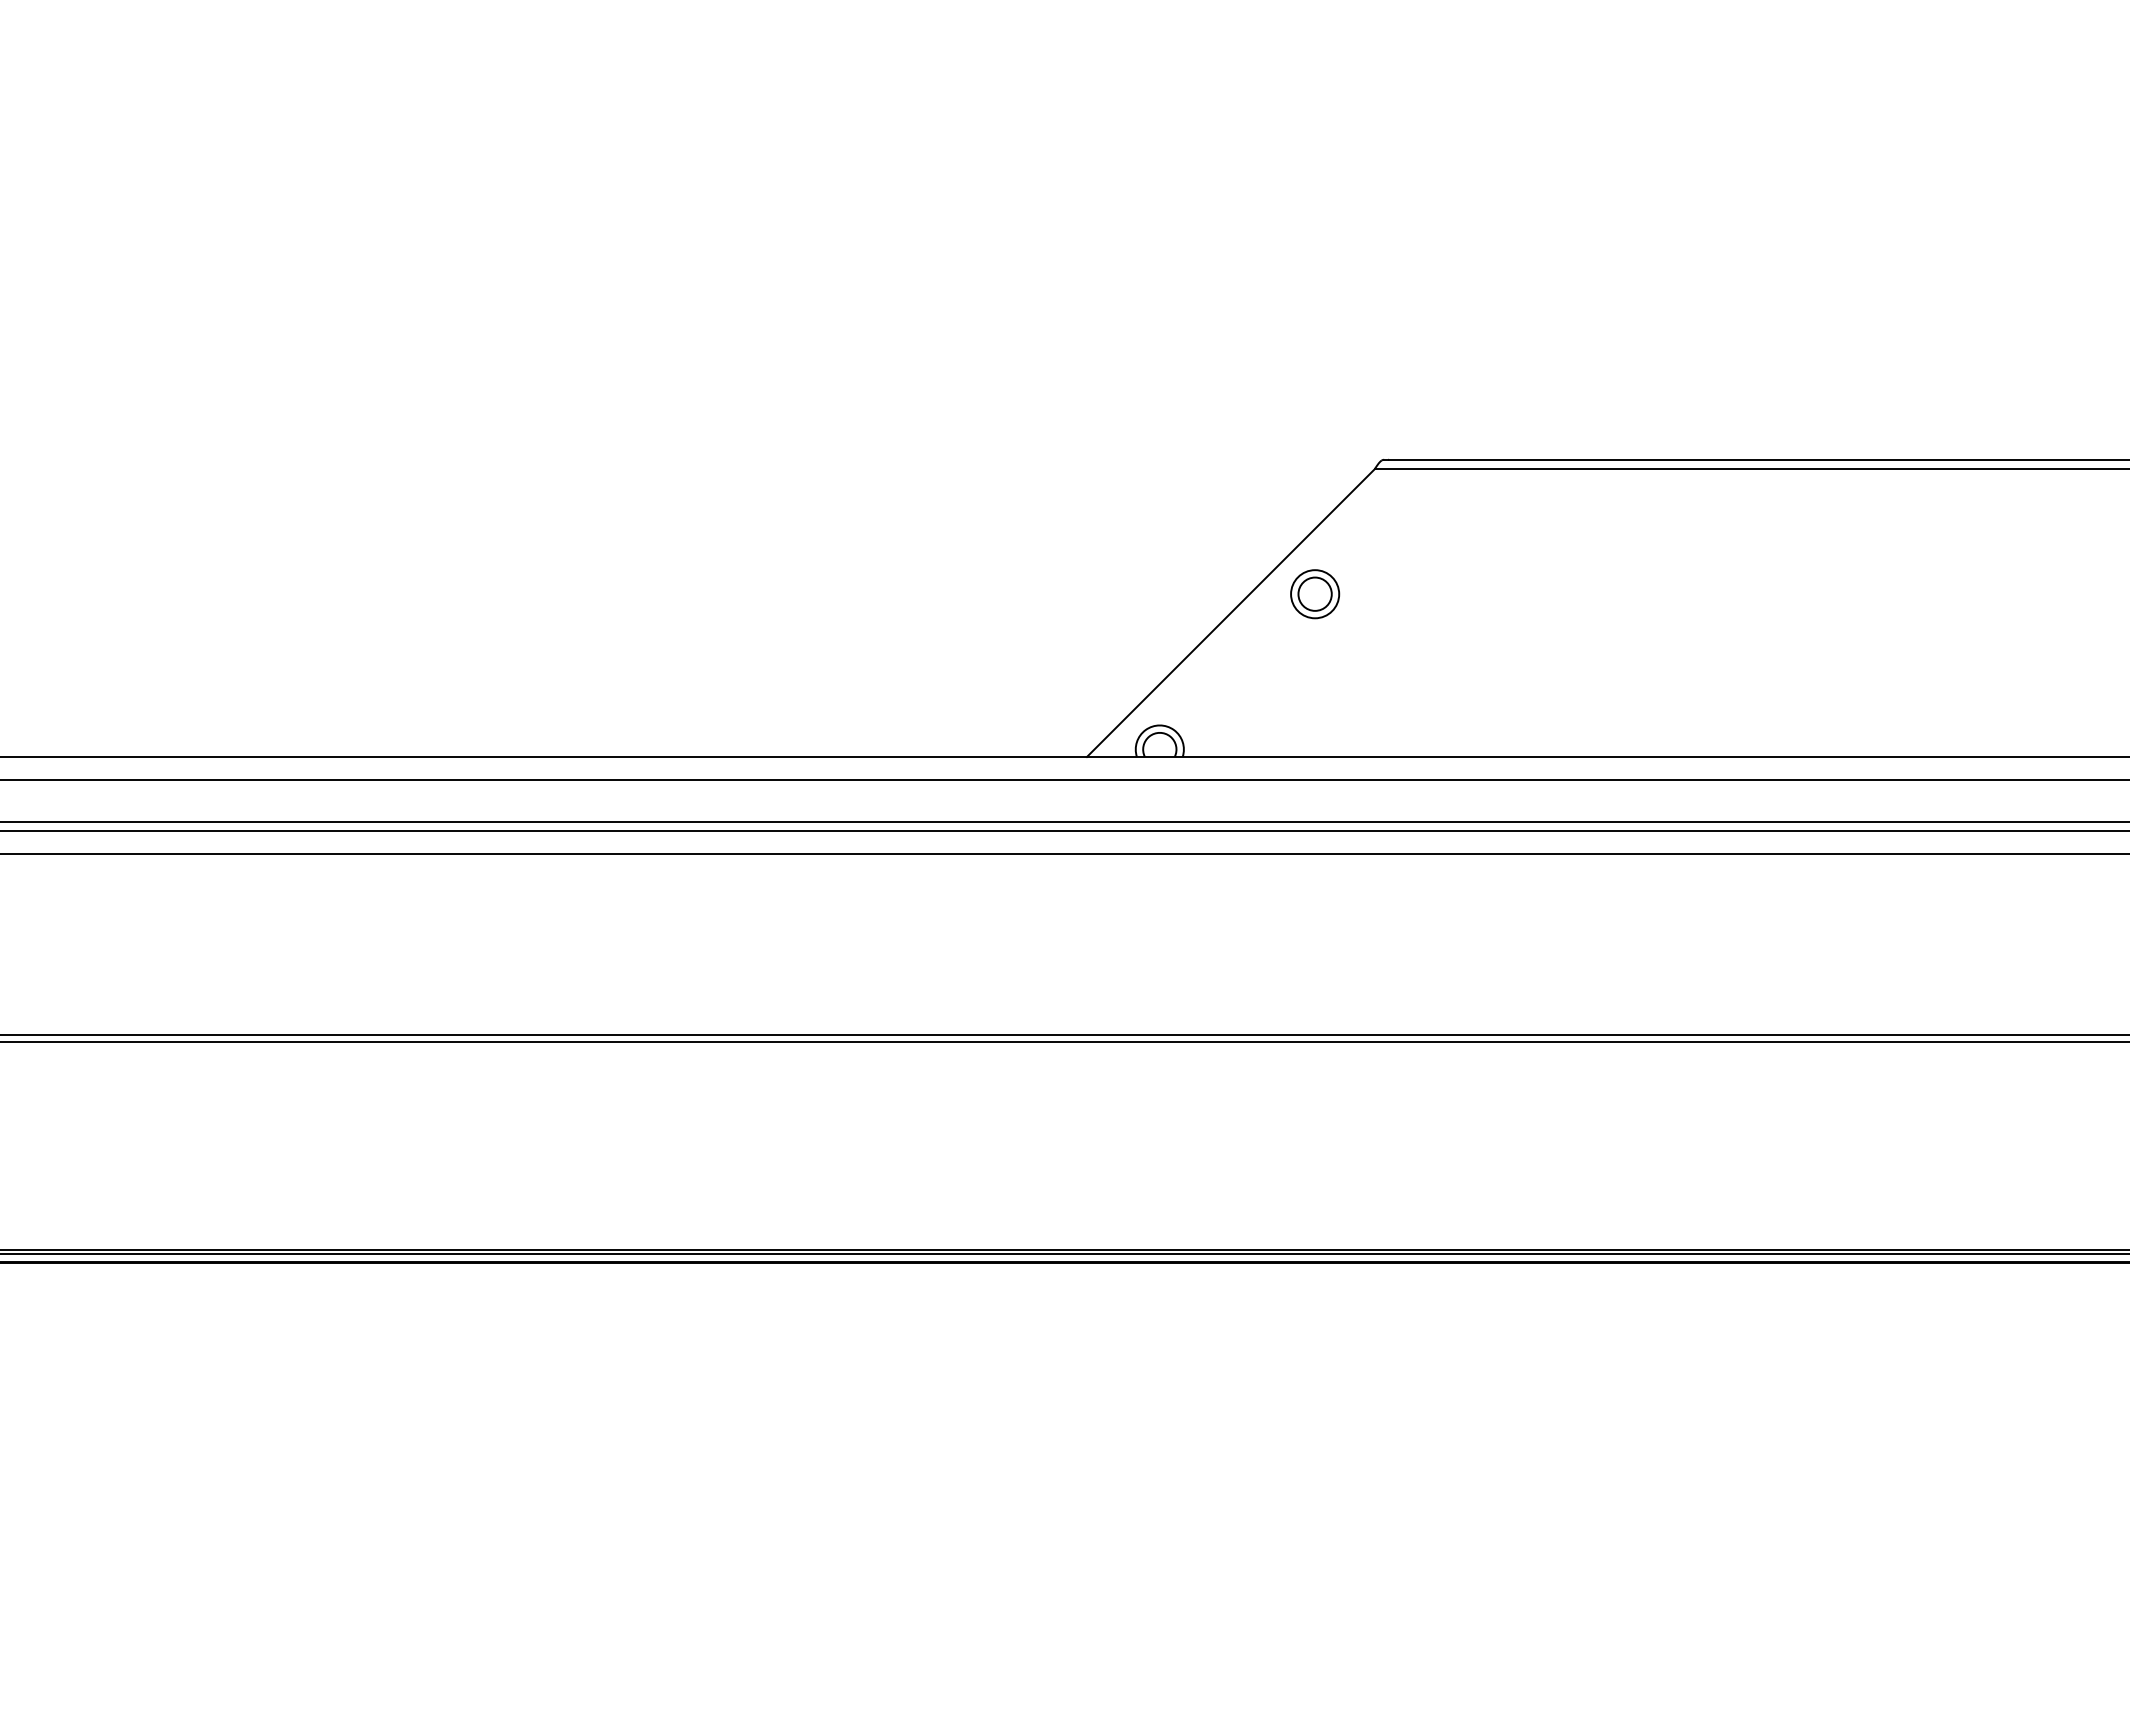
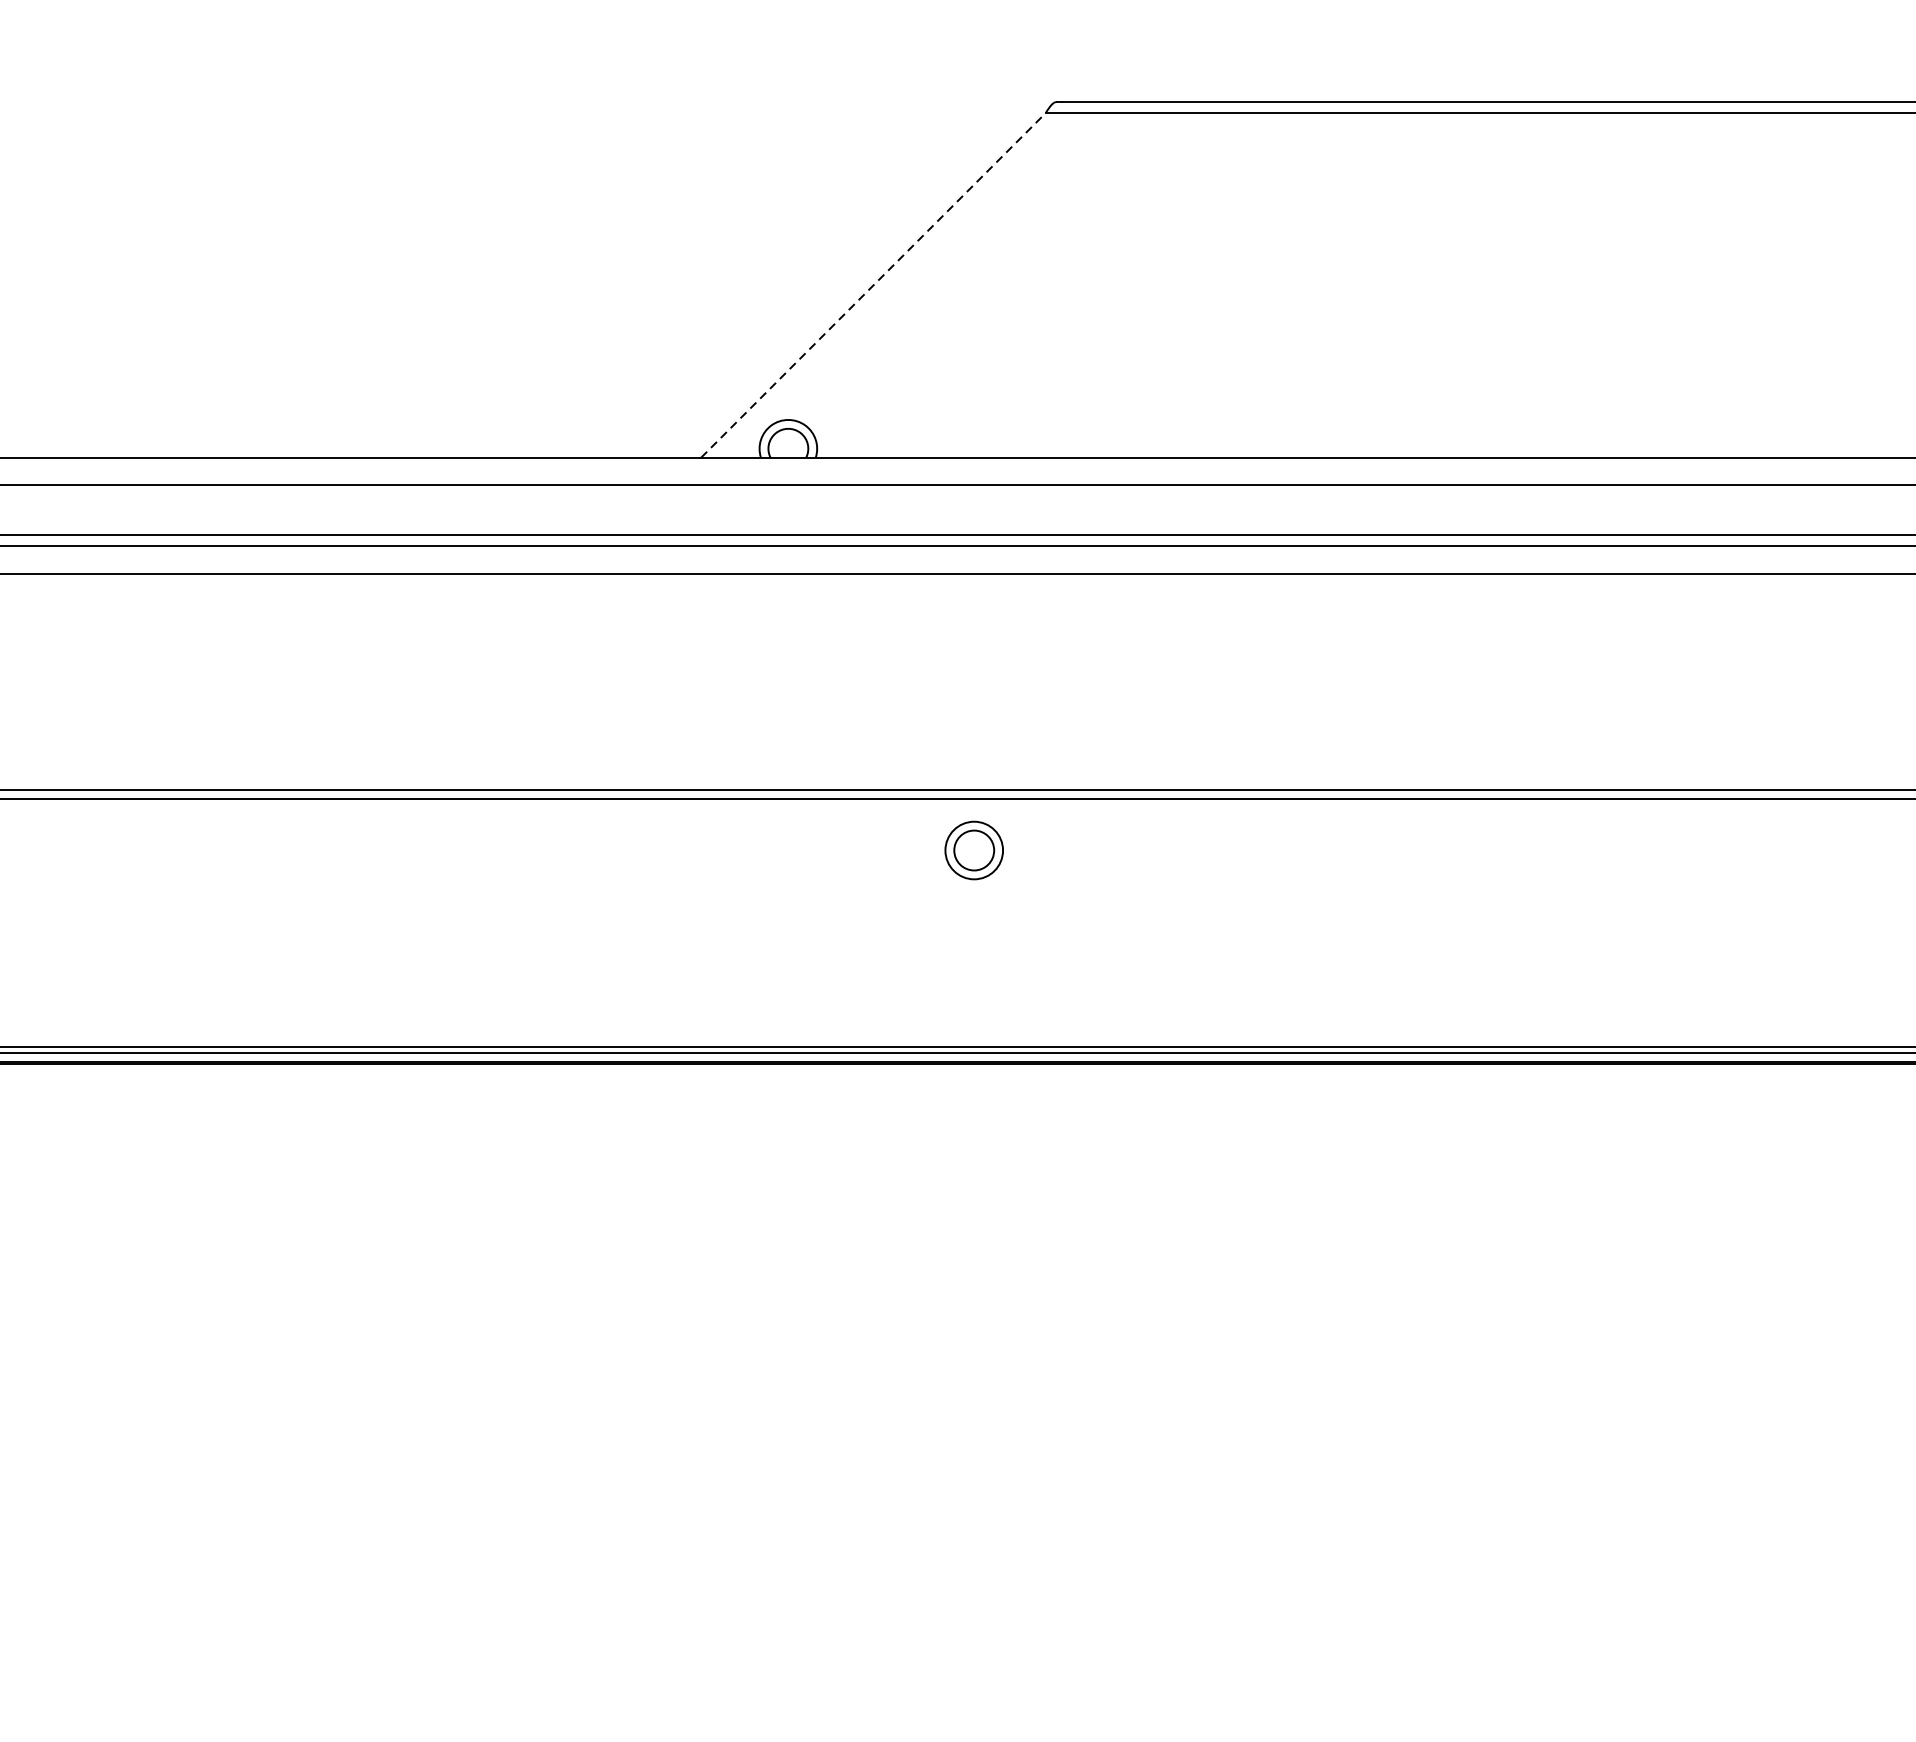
part: (1315, 594) -> (974, 850), moved
line: (1230, 613) -> (872, 285), solid -> dashed

